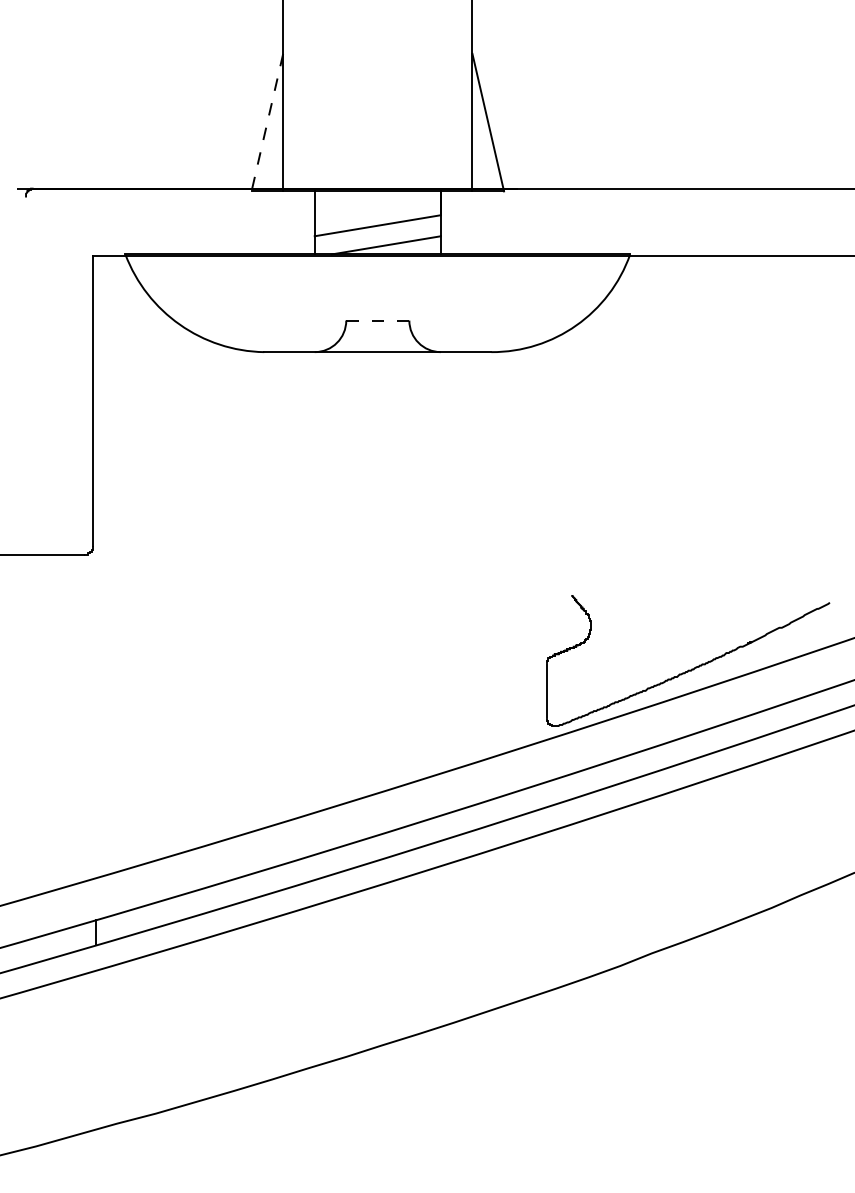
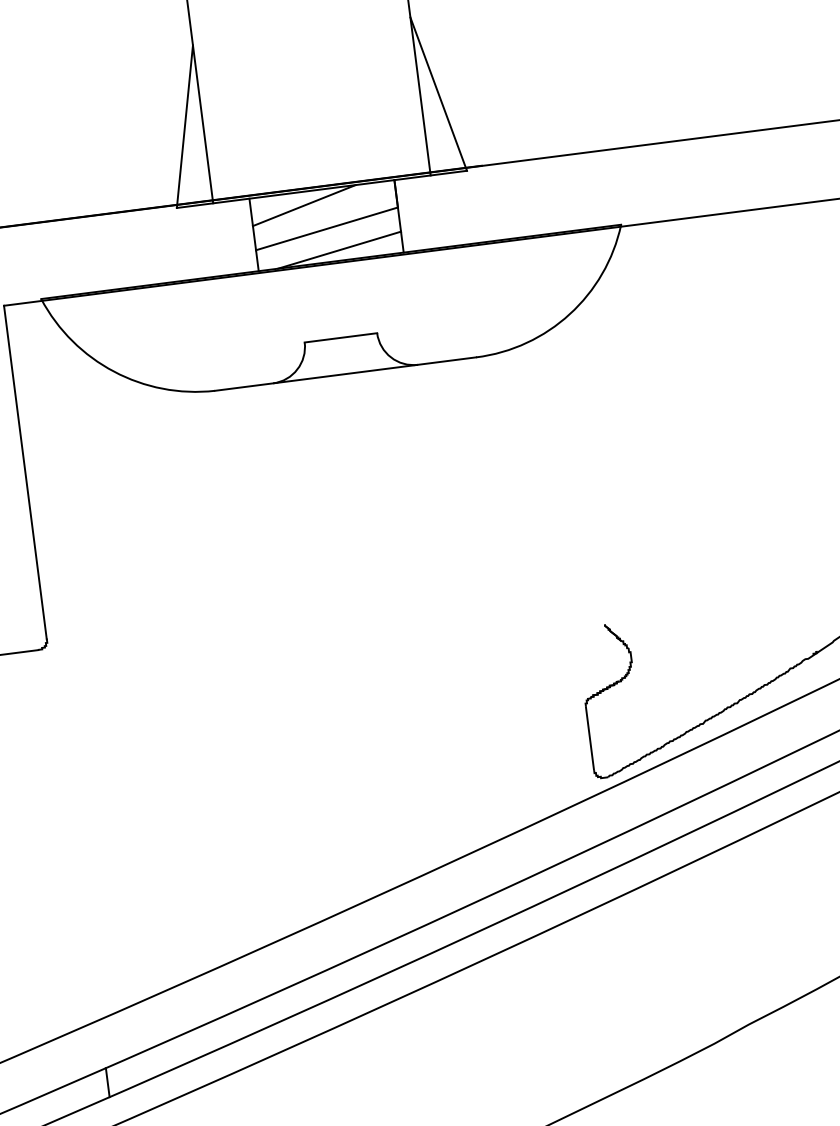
line: (267, 122) -> (185, 126), dashed -> solid
line: (360, 203) -> (303, 205), added
line: (377, 320) -> (340, 337), dashed -> solid

